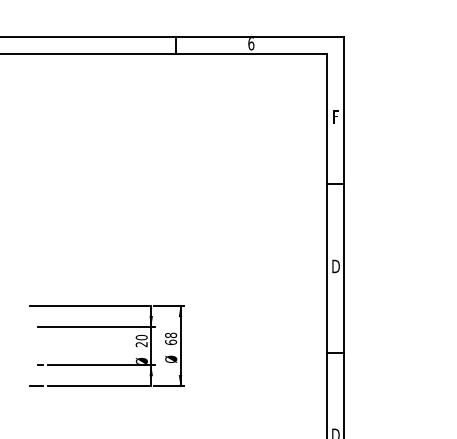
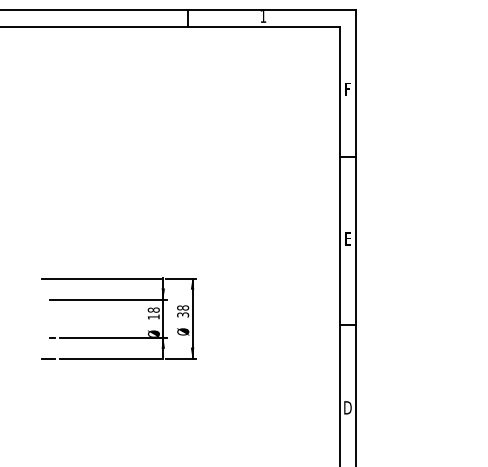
text: (251, 44) -> (263, 17), 6 -> 1
text: (335, 265) -> (347, 238), D -> E
text: (141, 340) -> (153, 313), 20 -> 18
text: (171, 341) -> (183, 314), 68 -> 38

